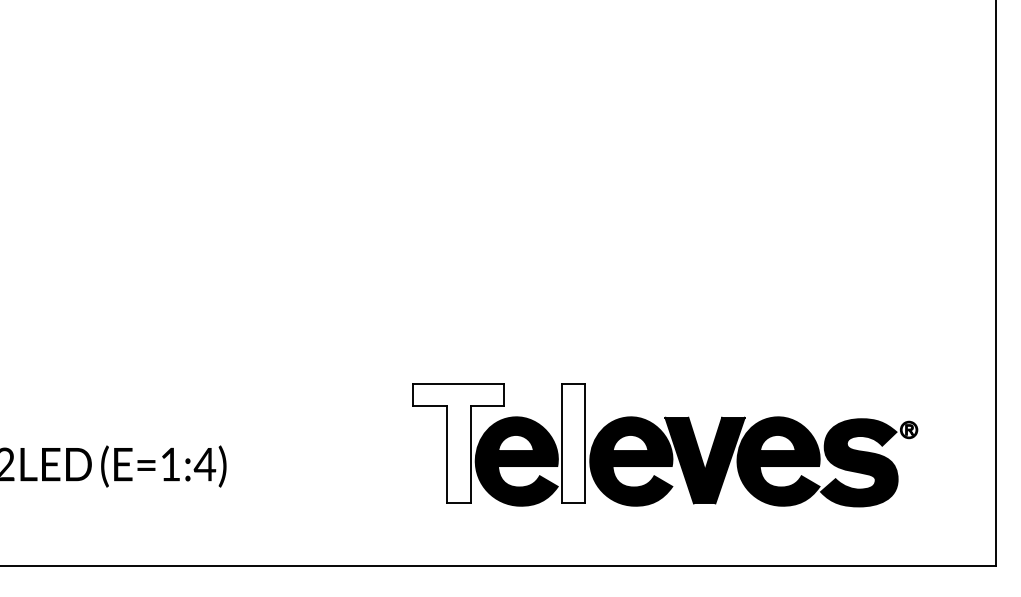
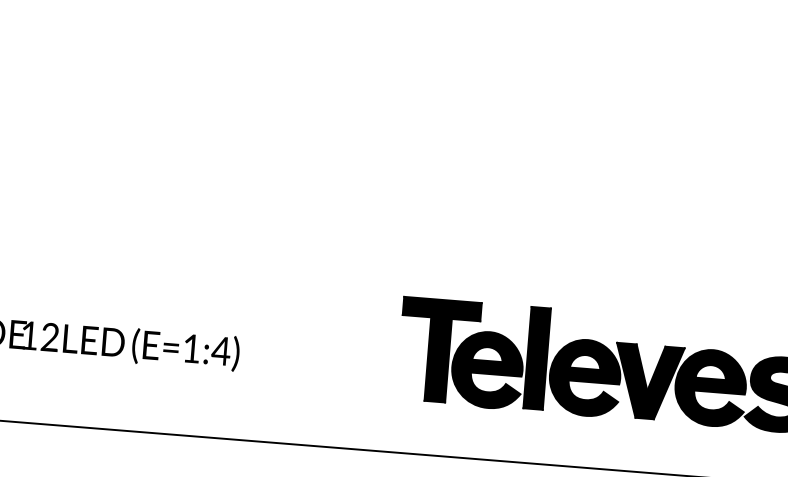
fill: (458, 443) -> (438, 350), added
fill: (573, 443) -> (536, 358), added

